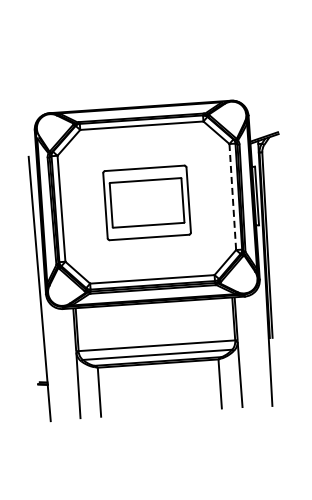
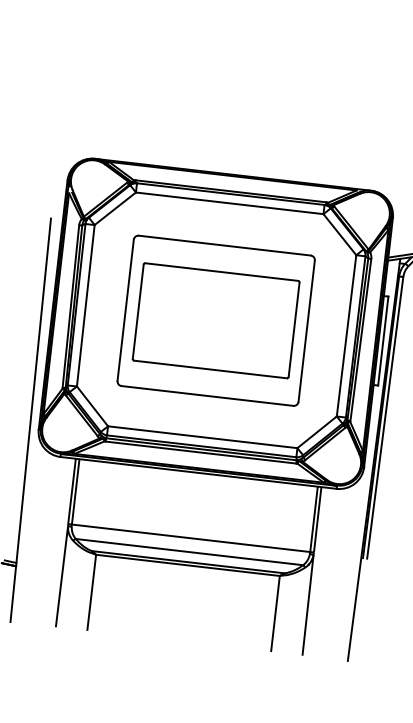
line: (232, 197) -> (345, 336), dashed -> solid
part: (146, 202) -> (215, 320), size x1.43

